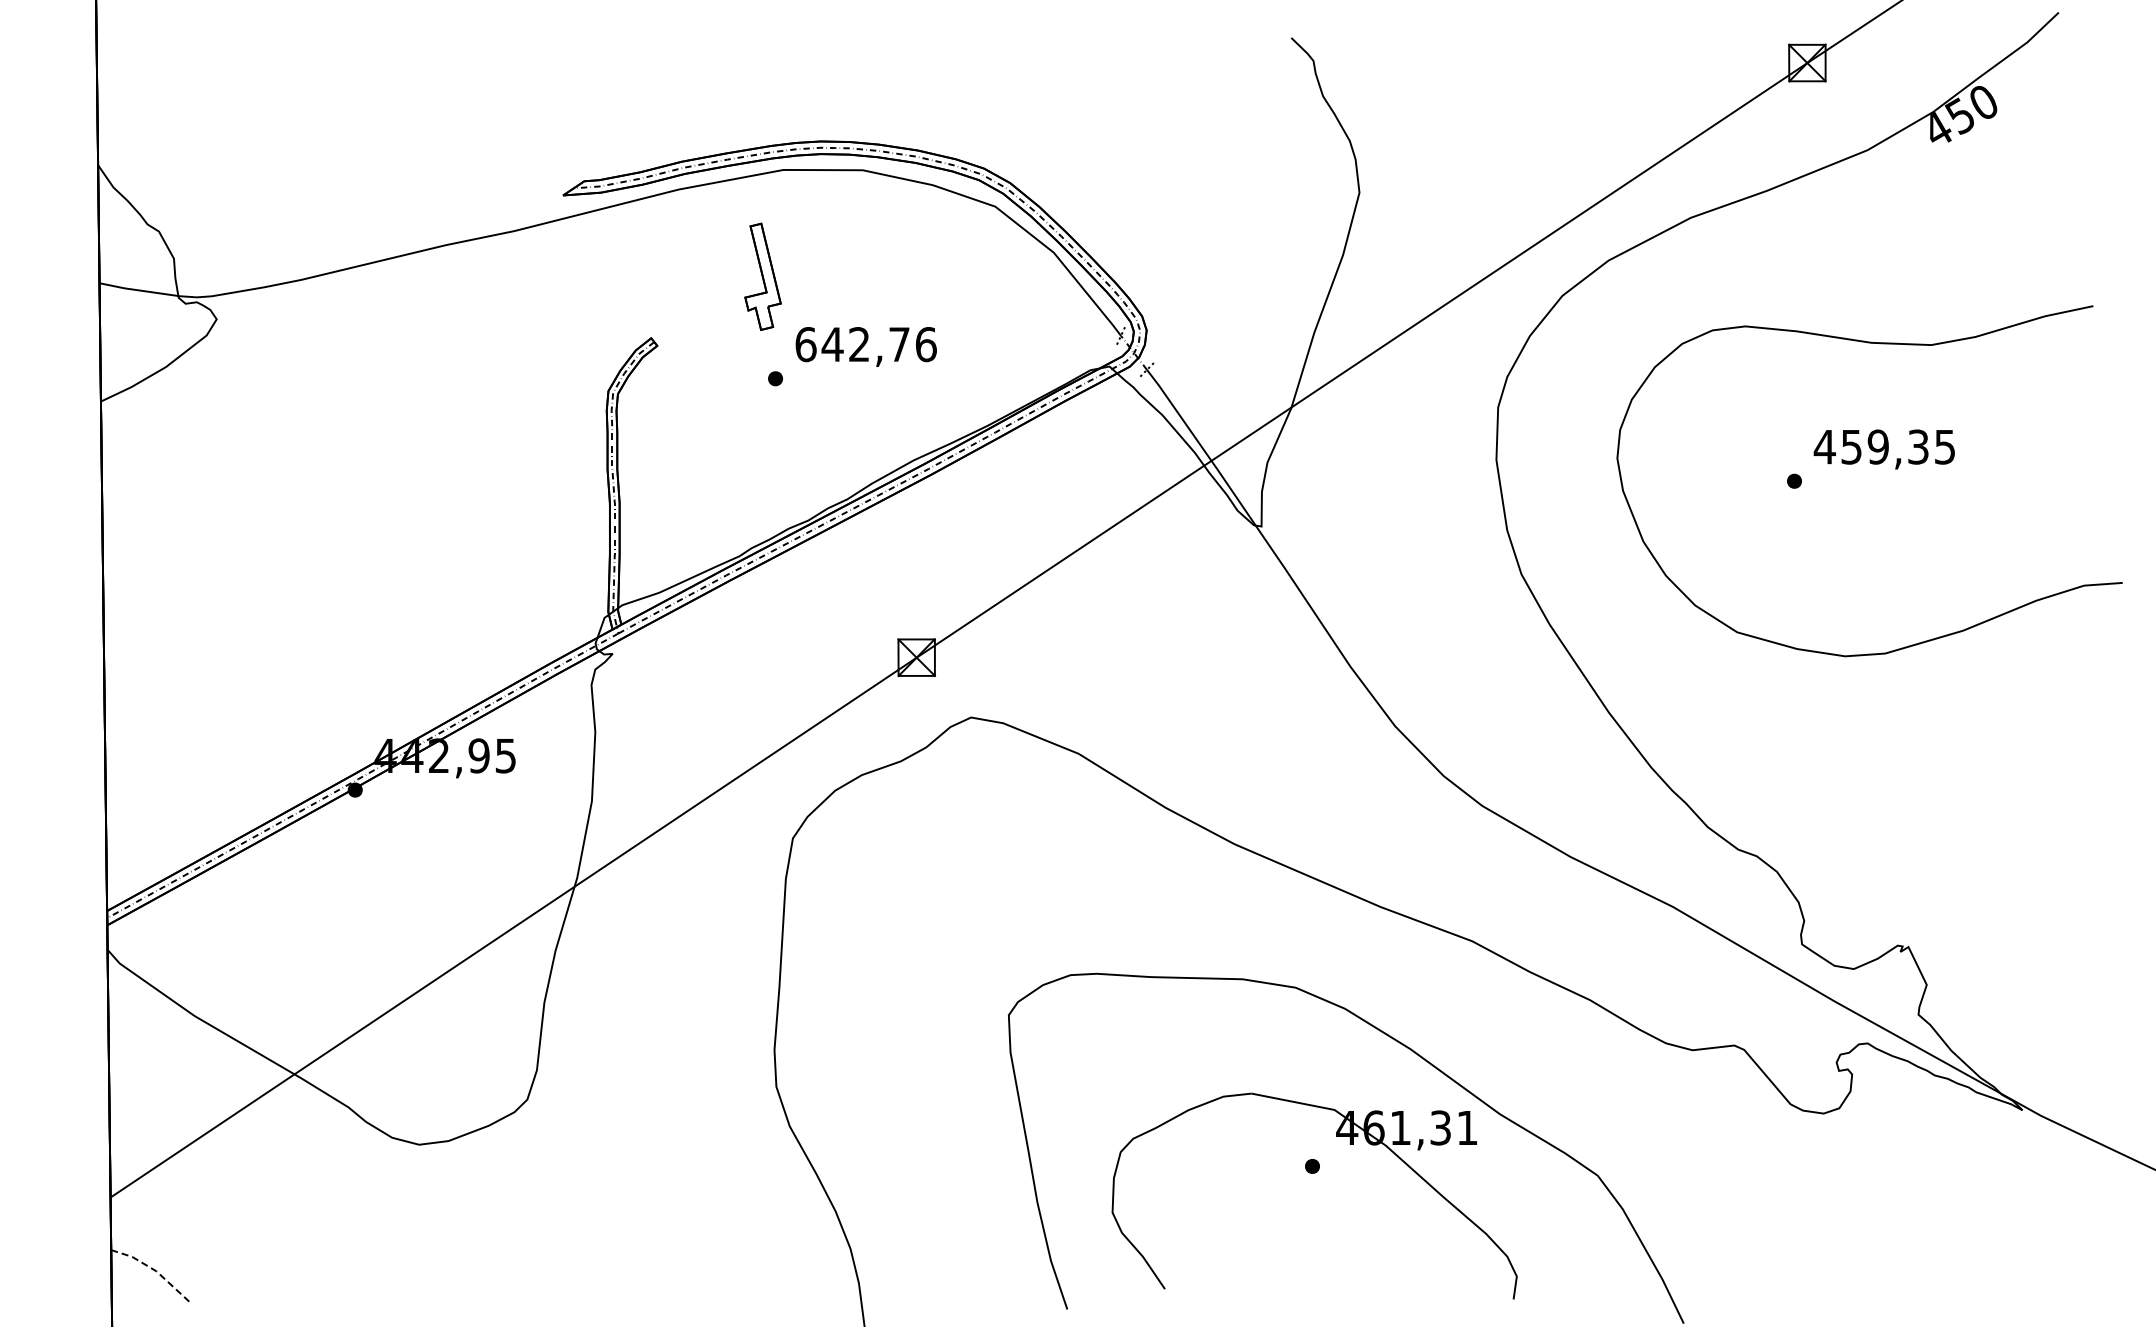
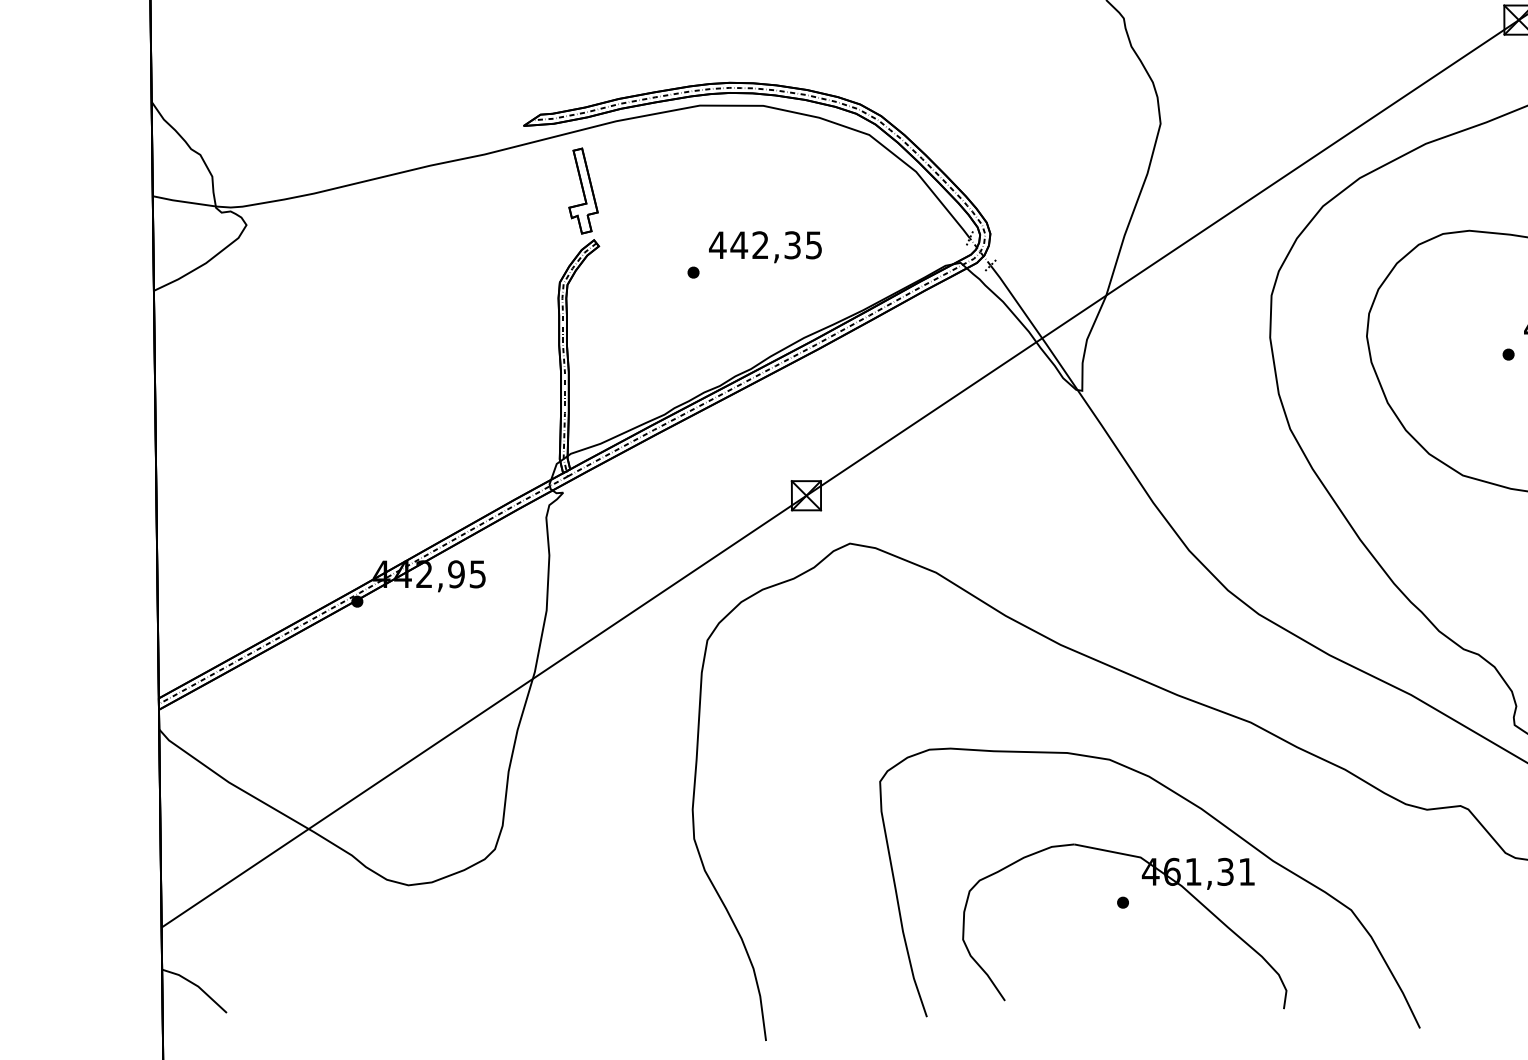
part: (762, 276) -> (583, 190), moved
text: (865, 344) -> (765, 245), 642,76 -> 442,35
line: (155, 1270) -> (197, 985), dashed -> solid

